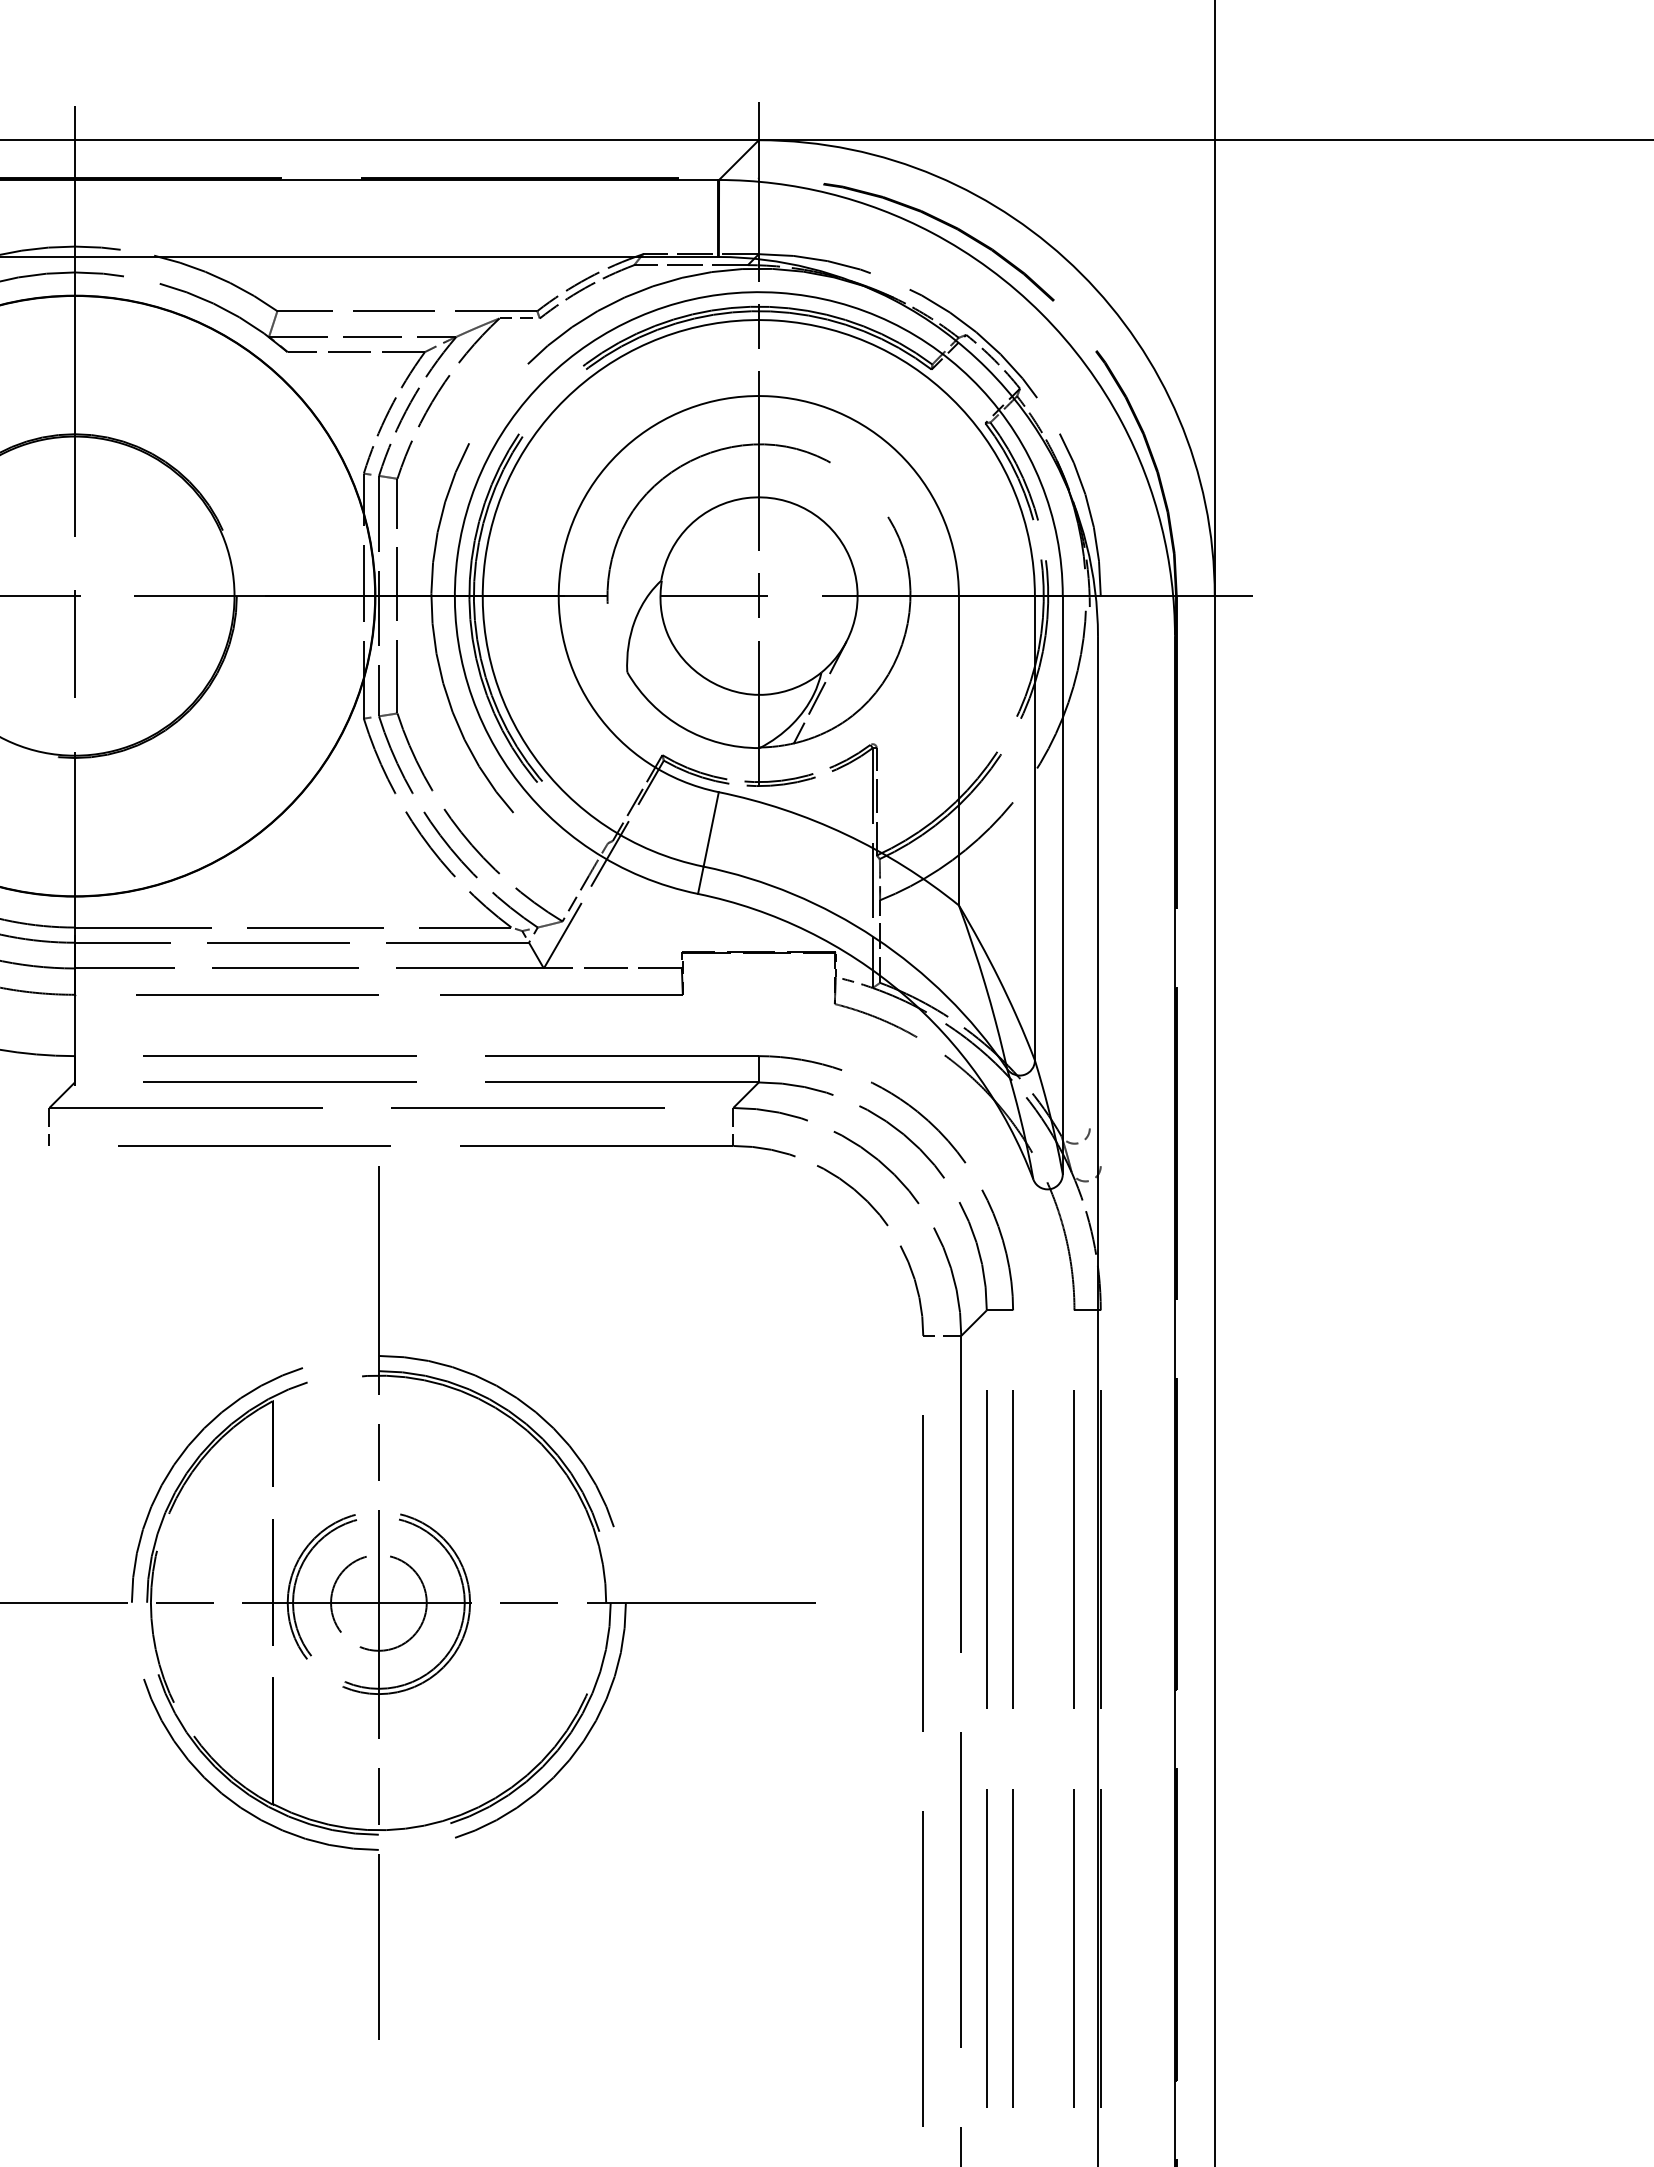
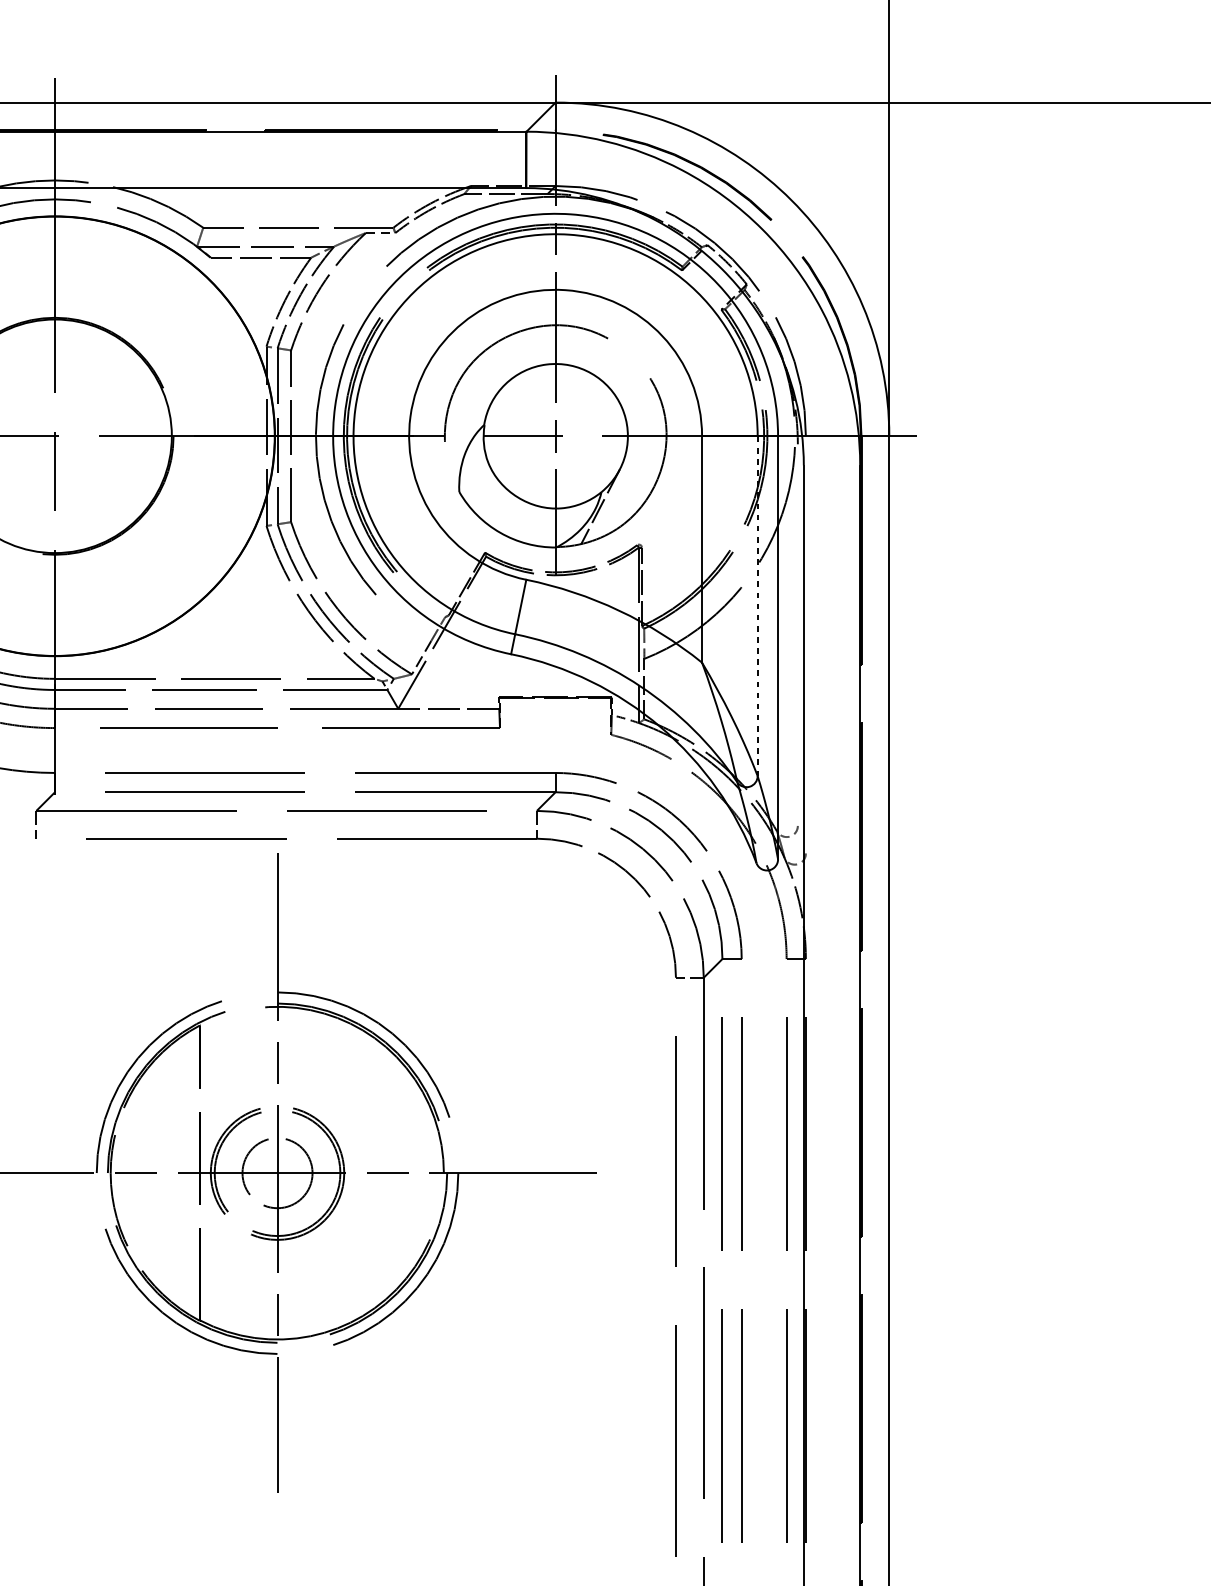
line: (1034, 827) -> (757, 605), solid -> dashed

